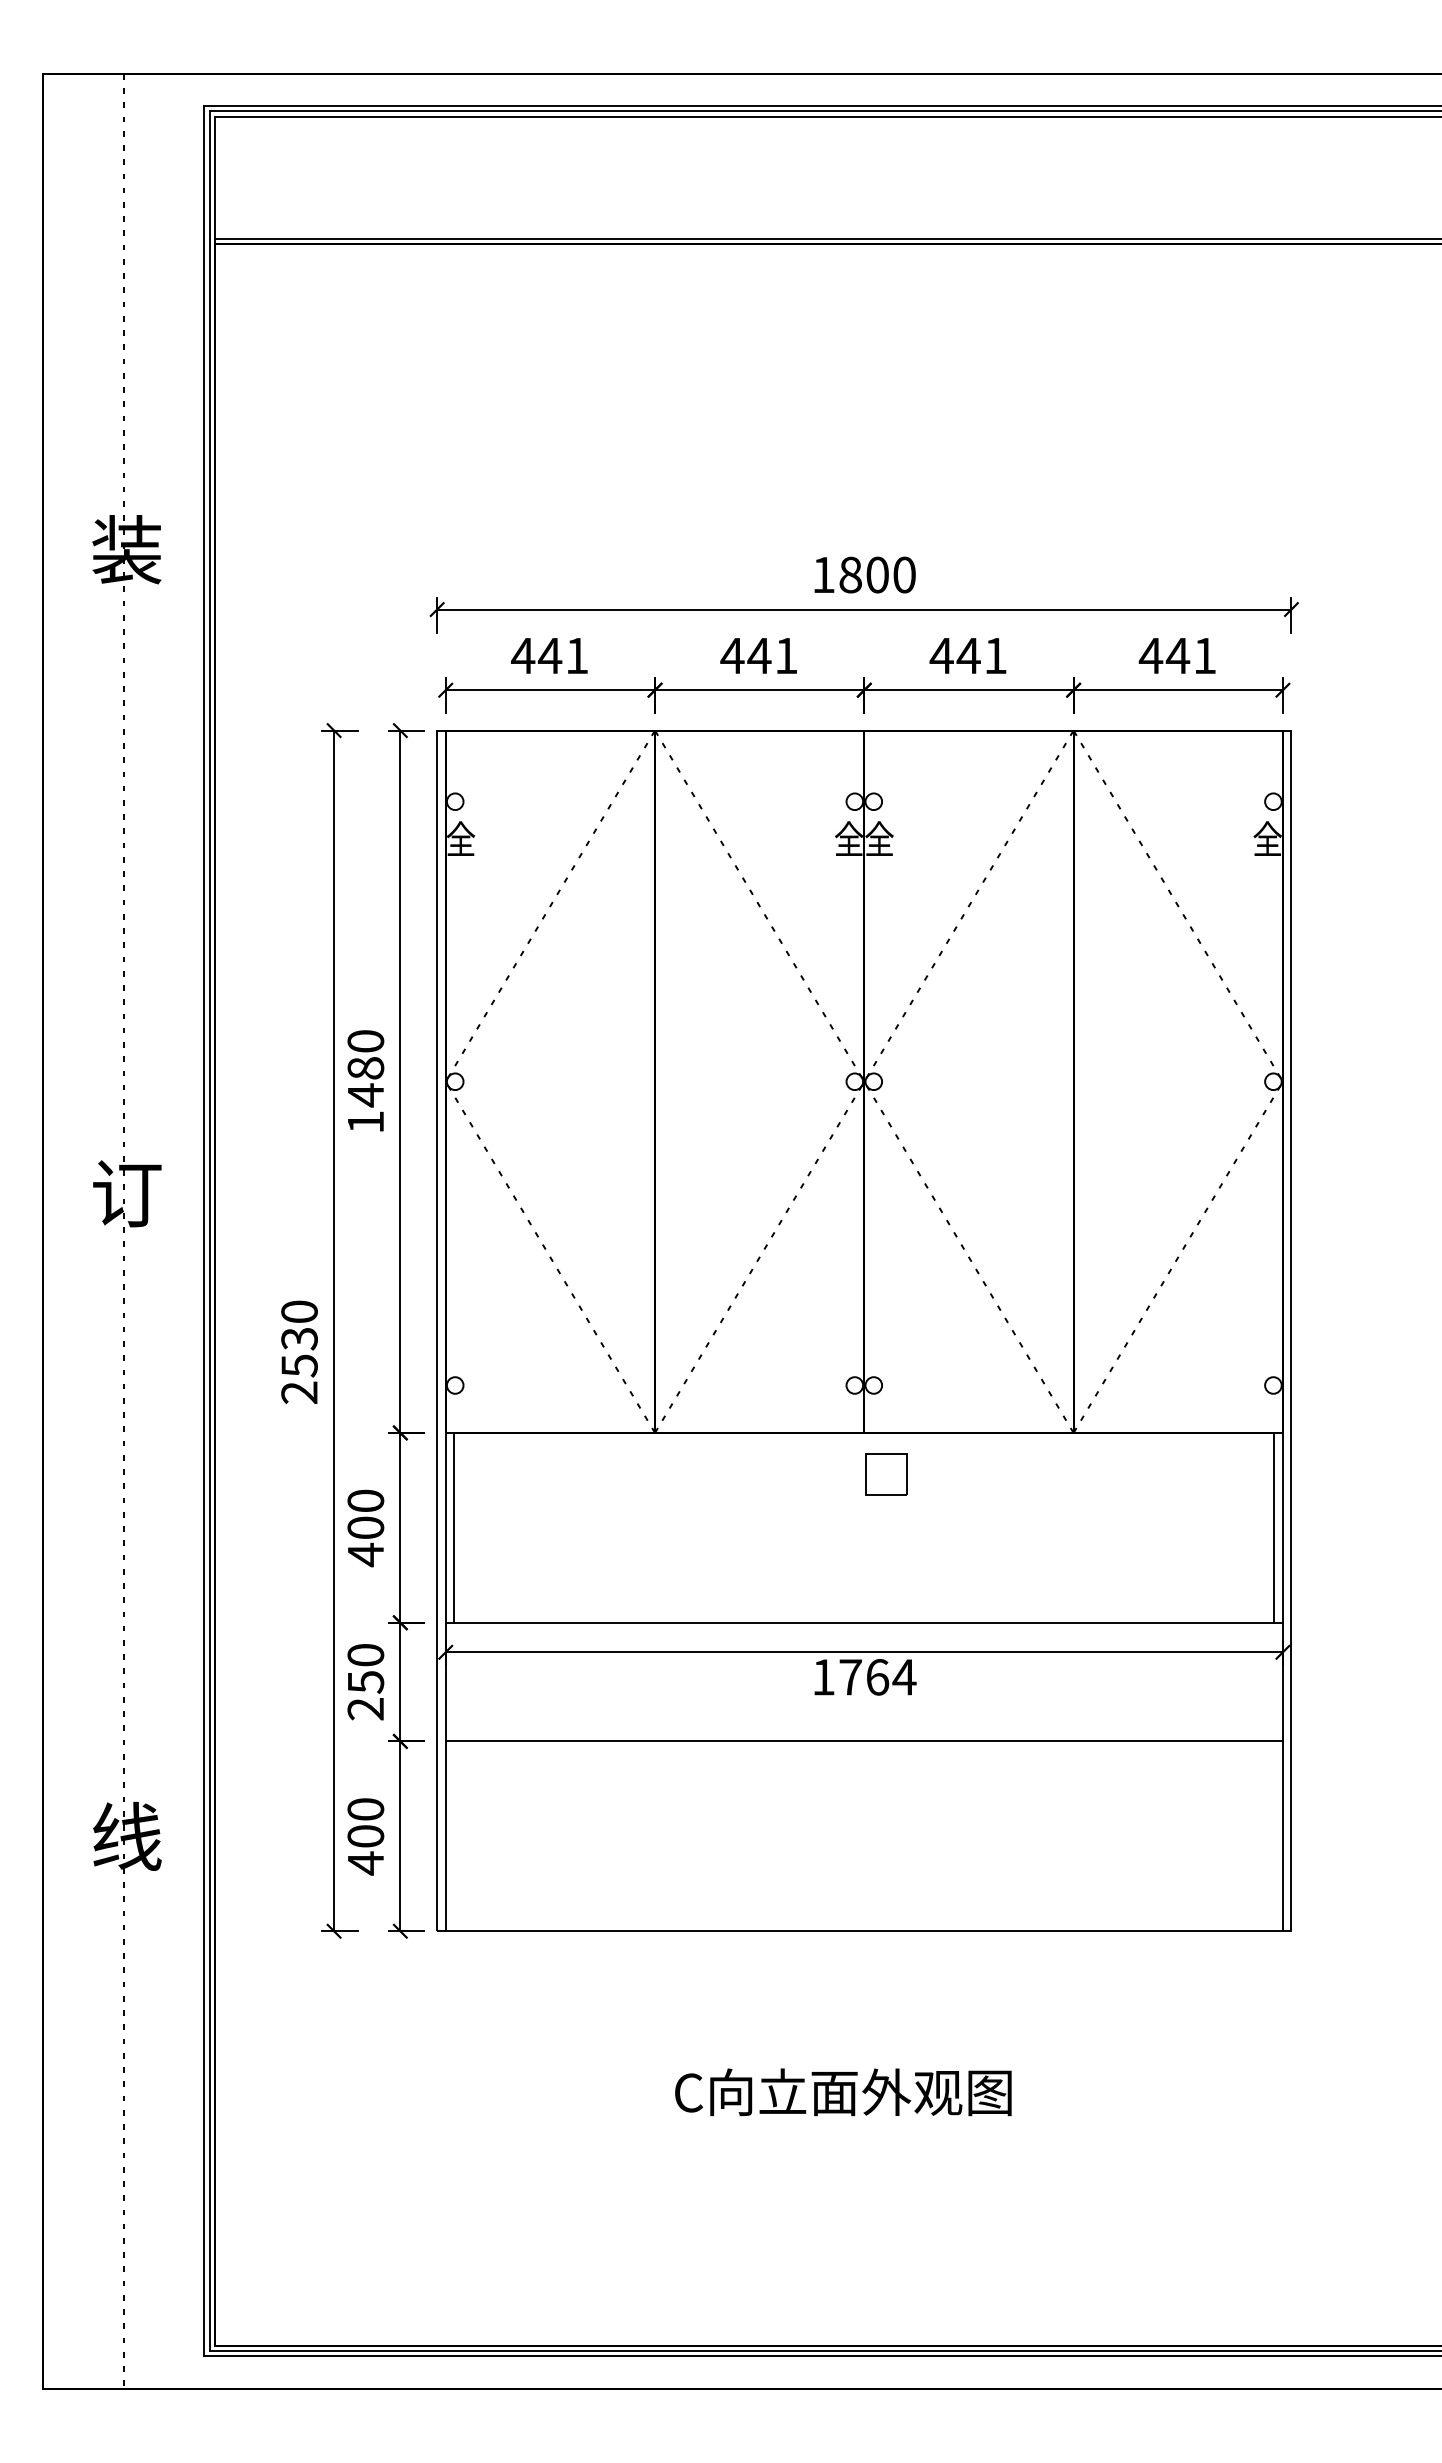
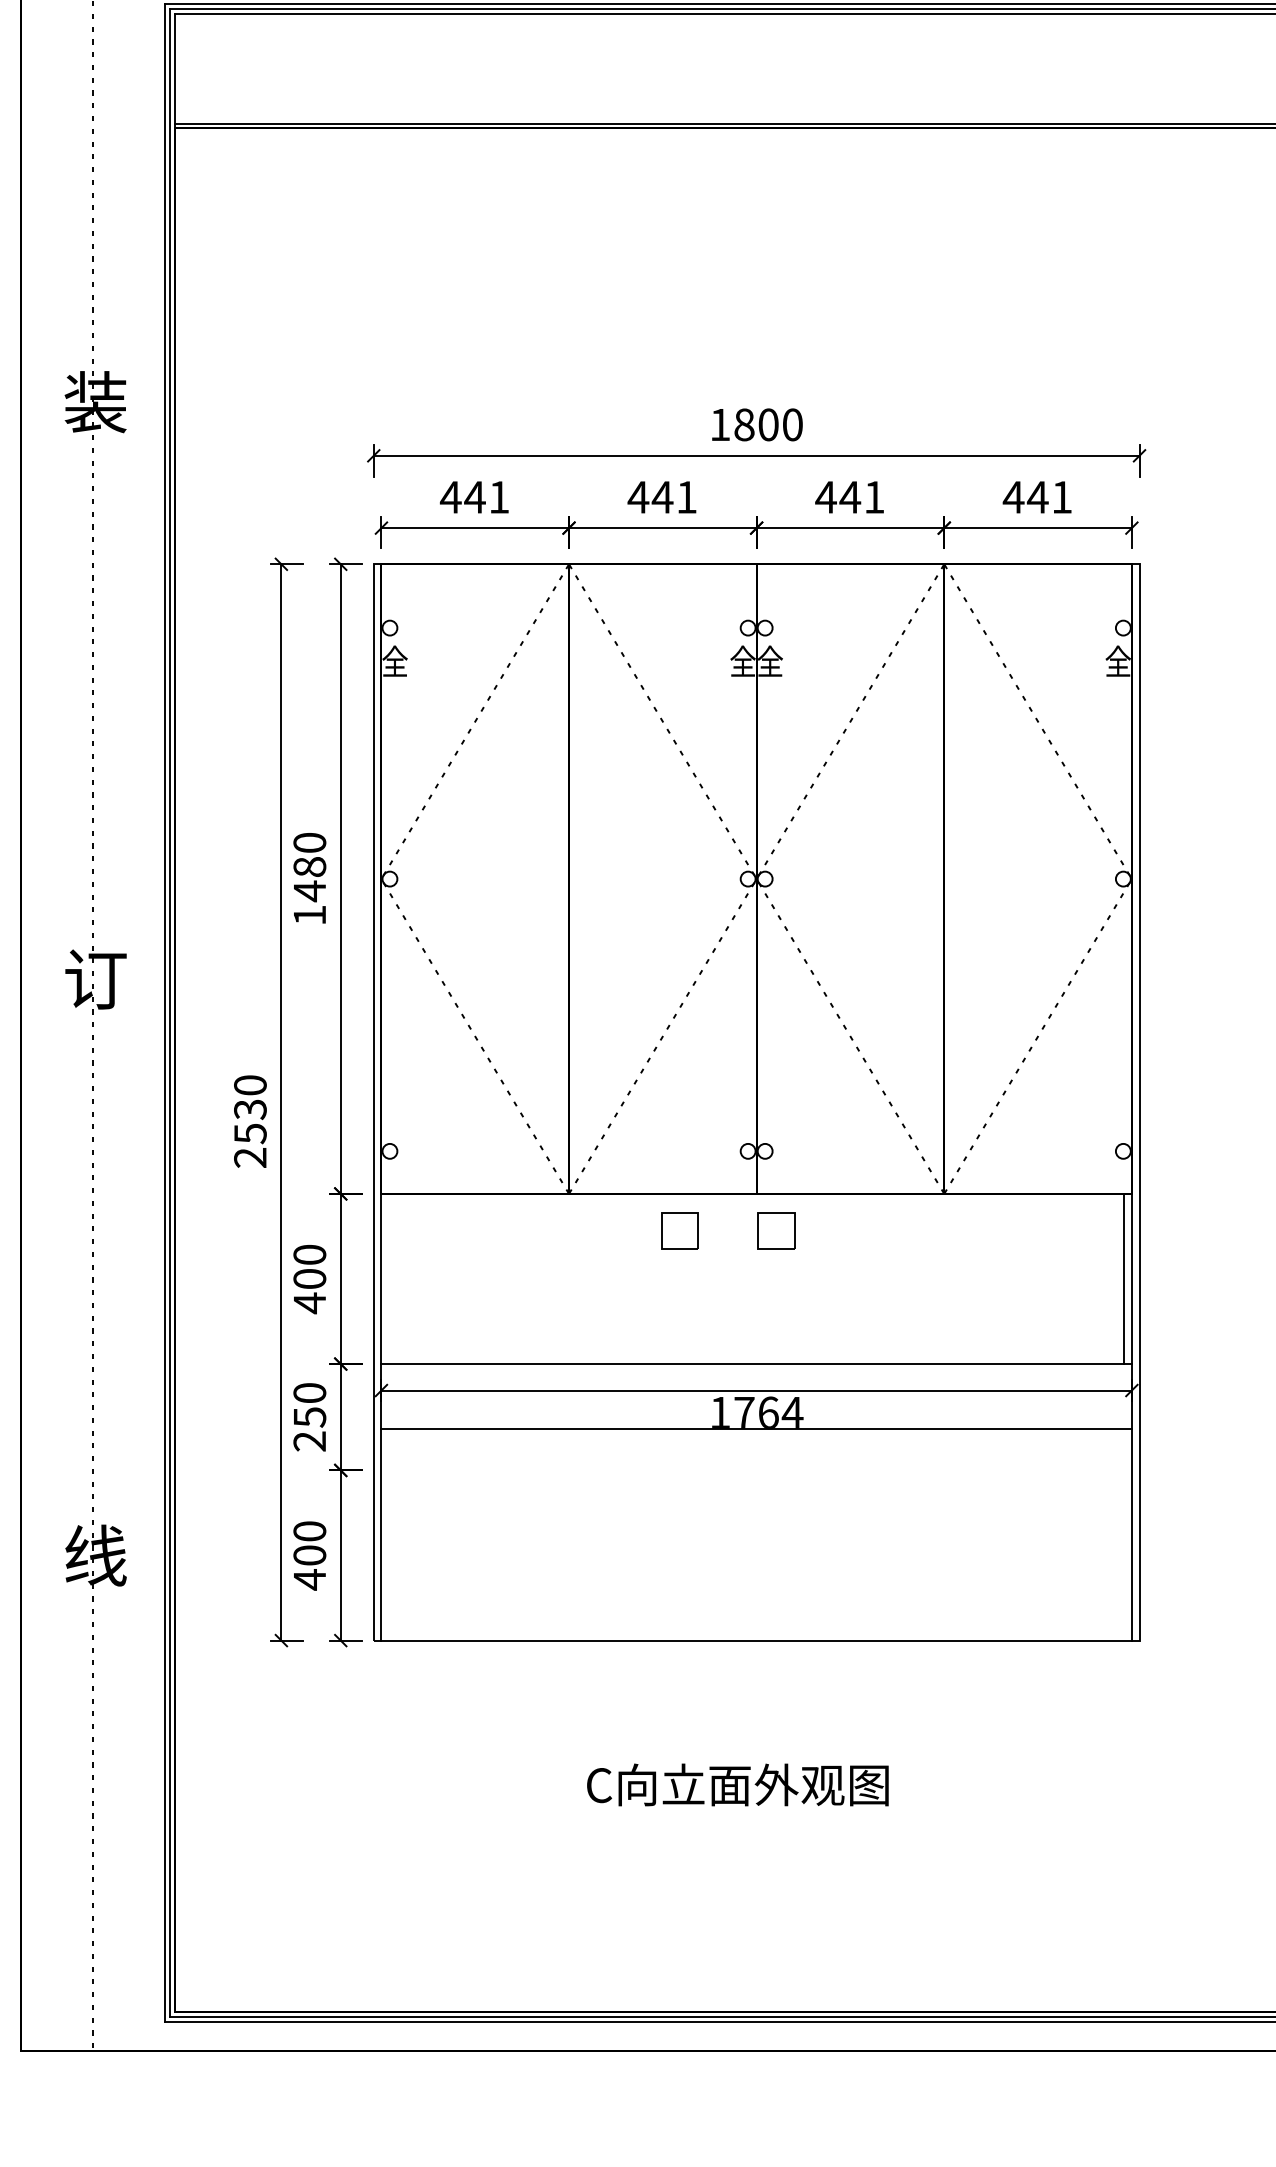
part: (778, 1474) -> (679, 1231), added
line: (454, 1527) -> (389, 1278), removed
line: (863, 1741) -> (755, 1429), moved

